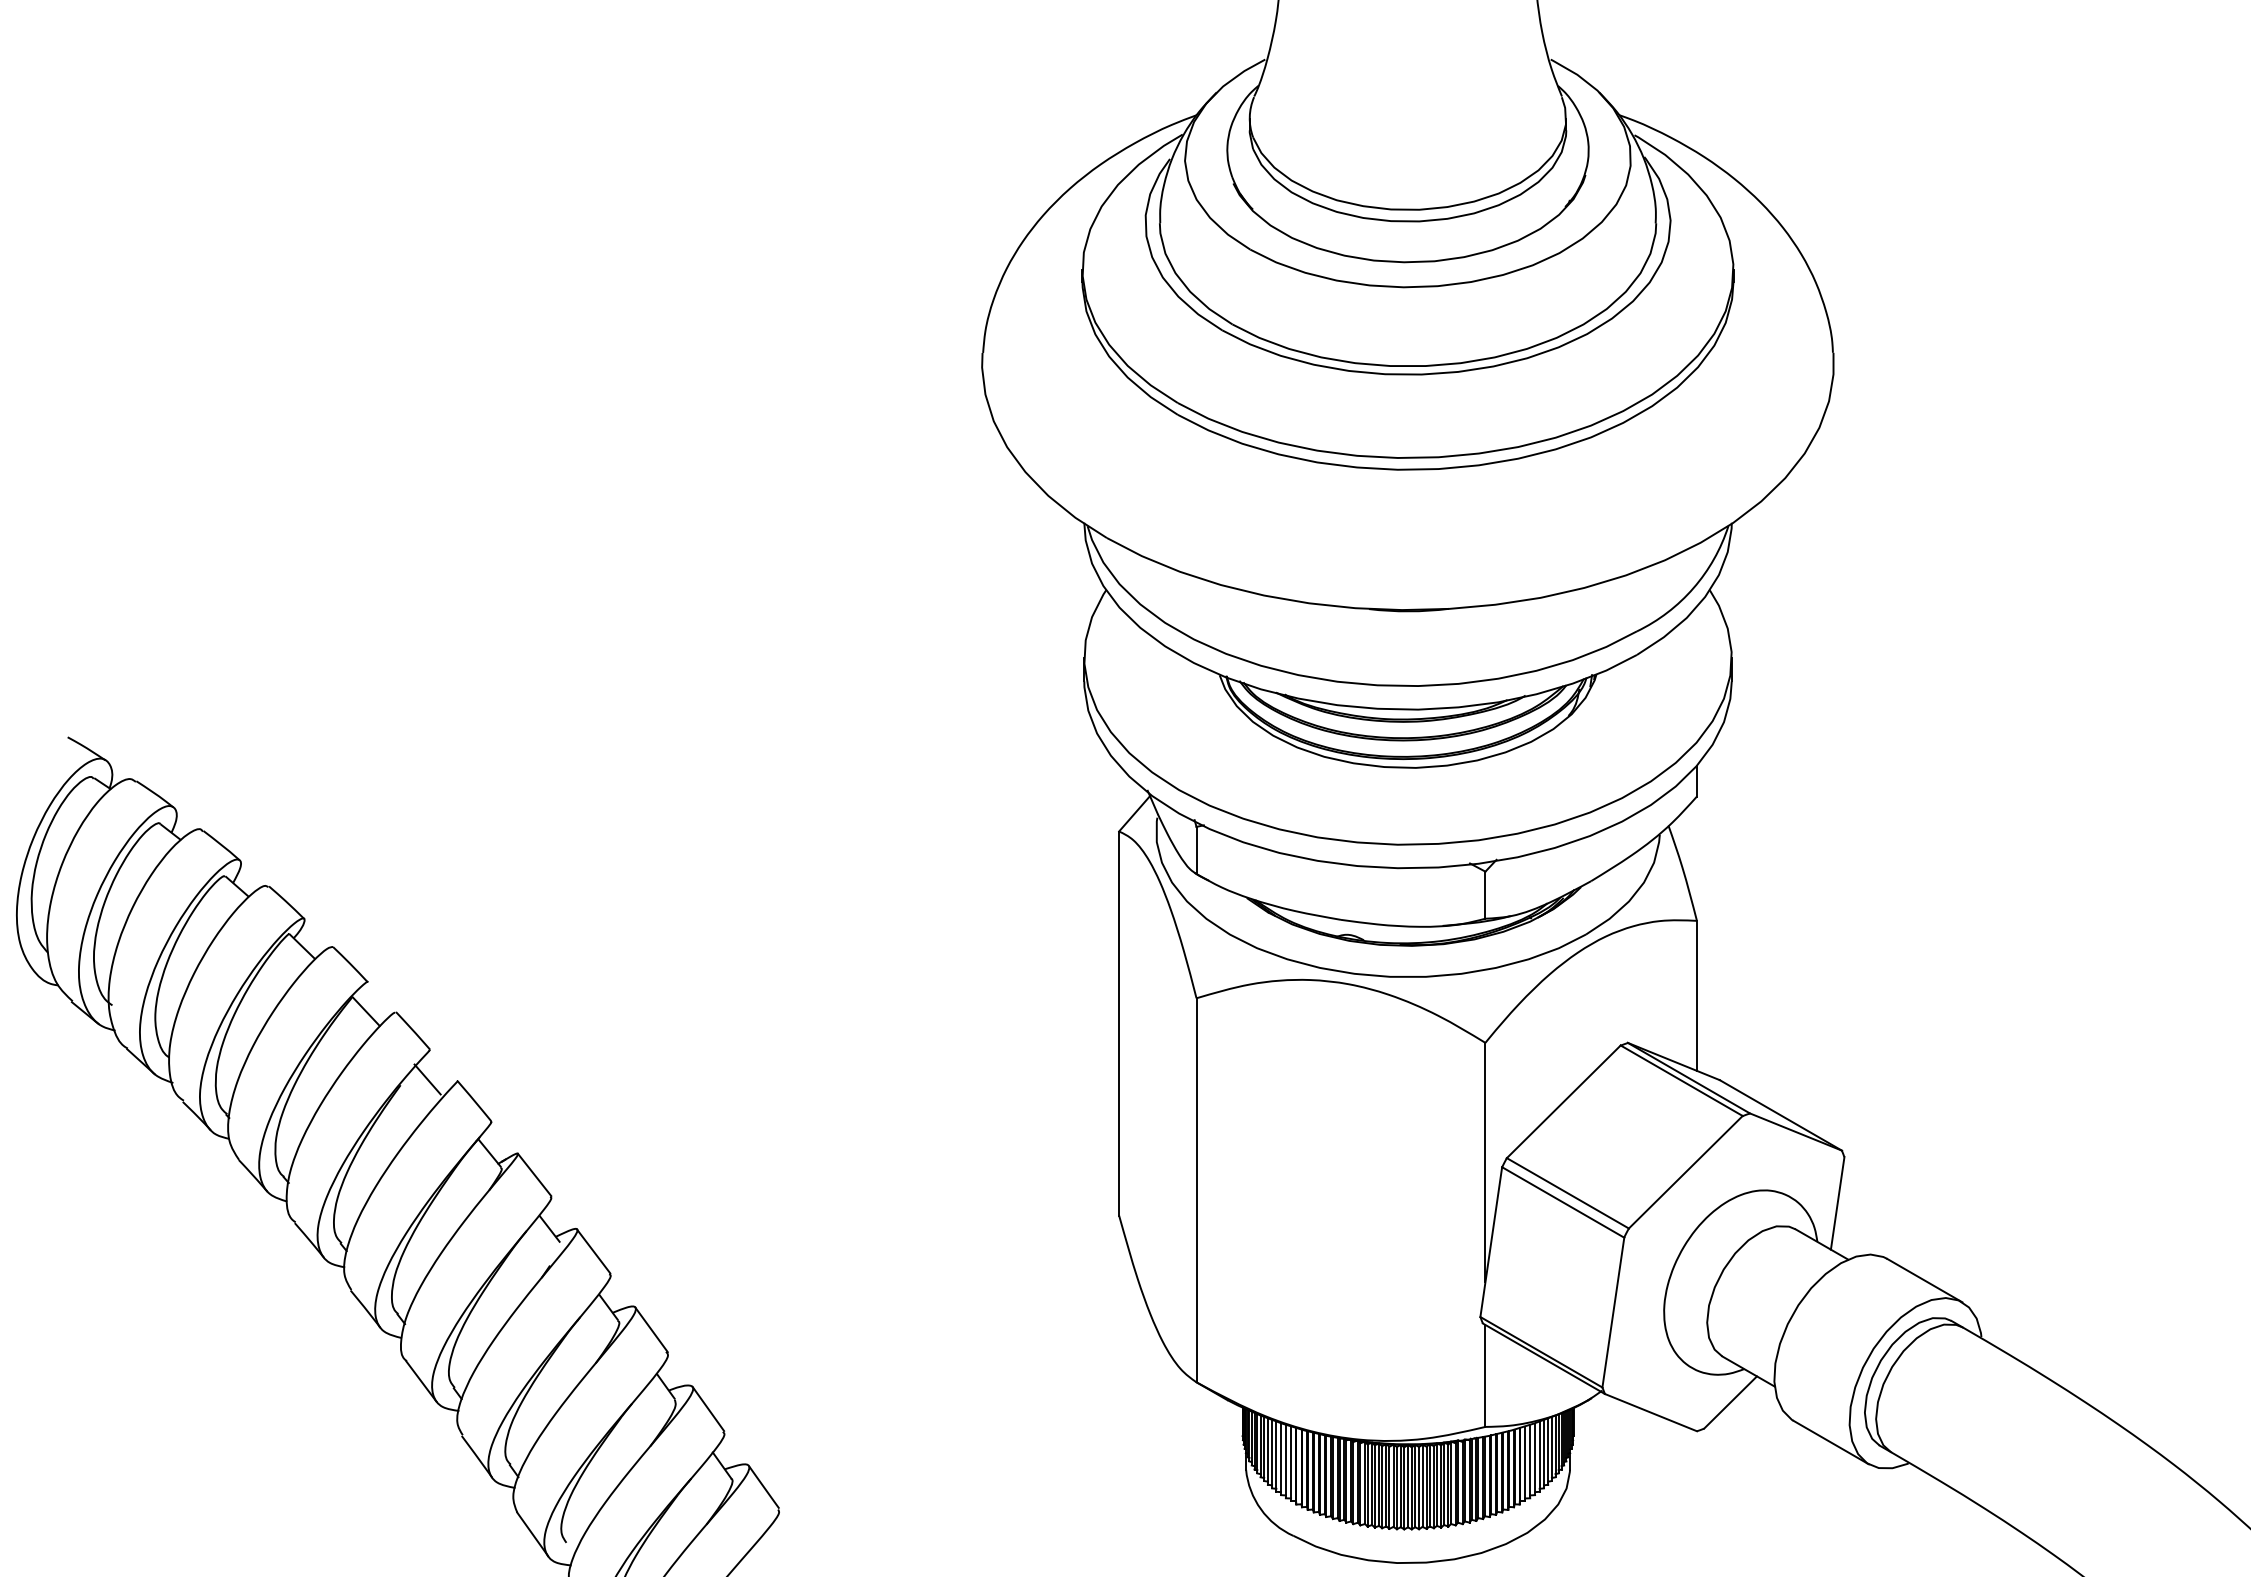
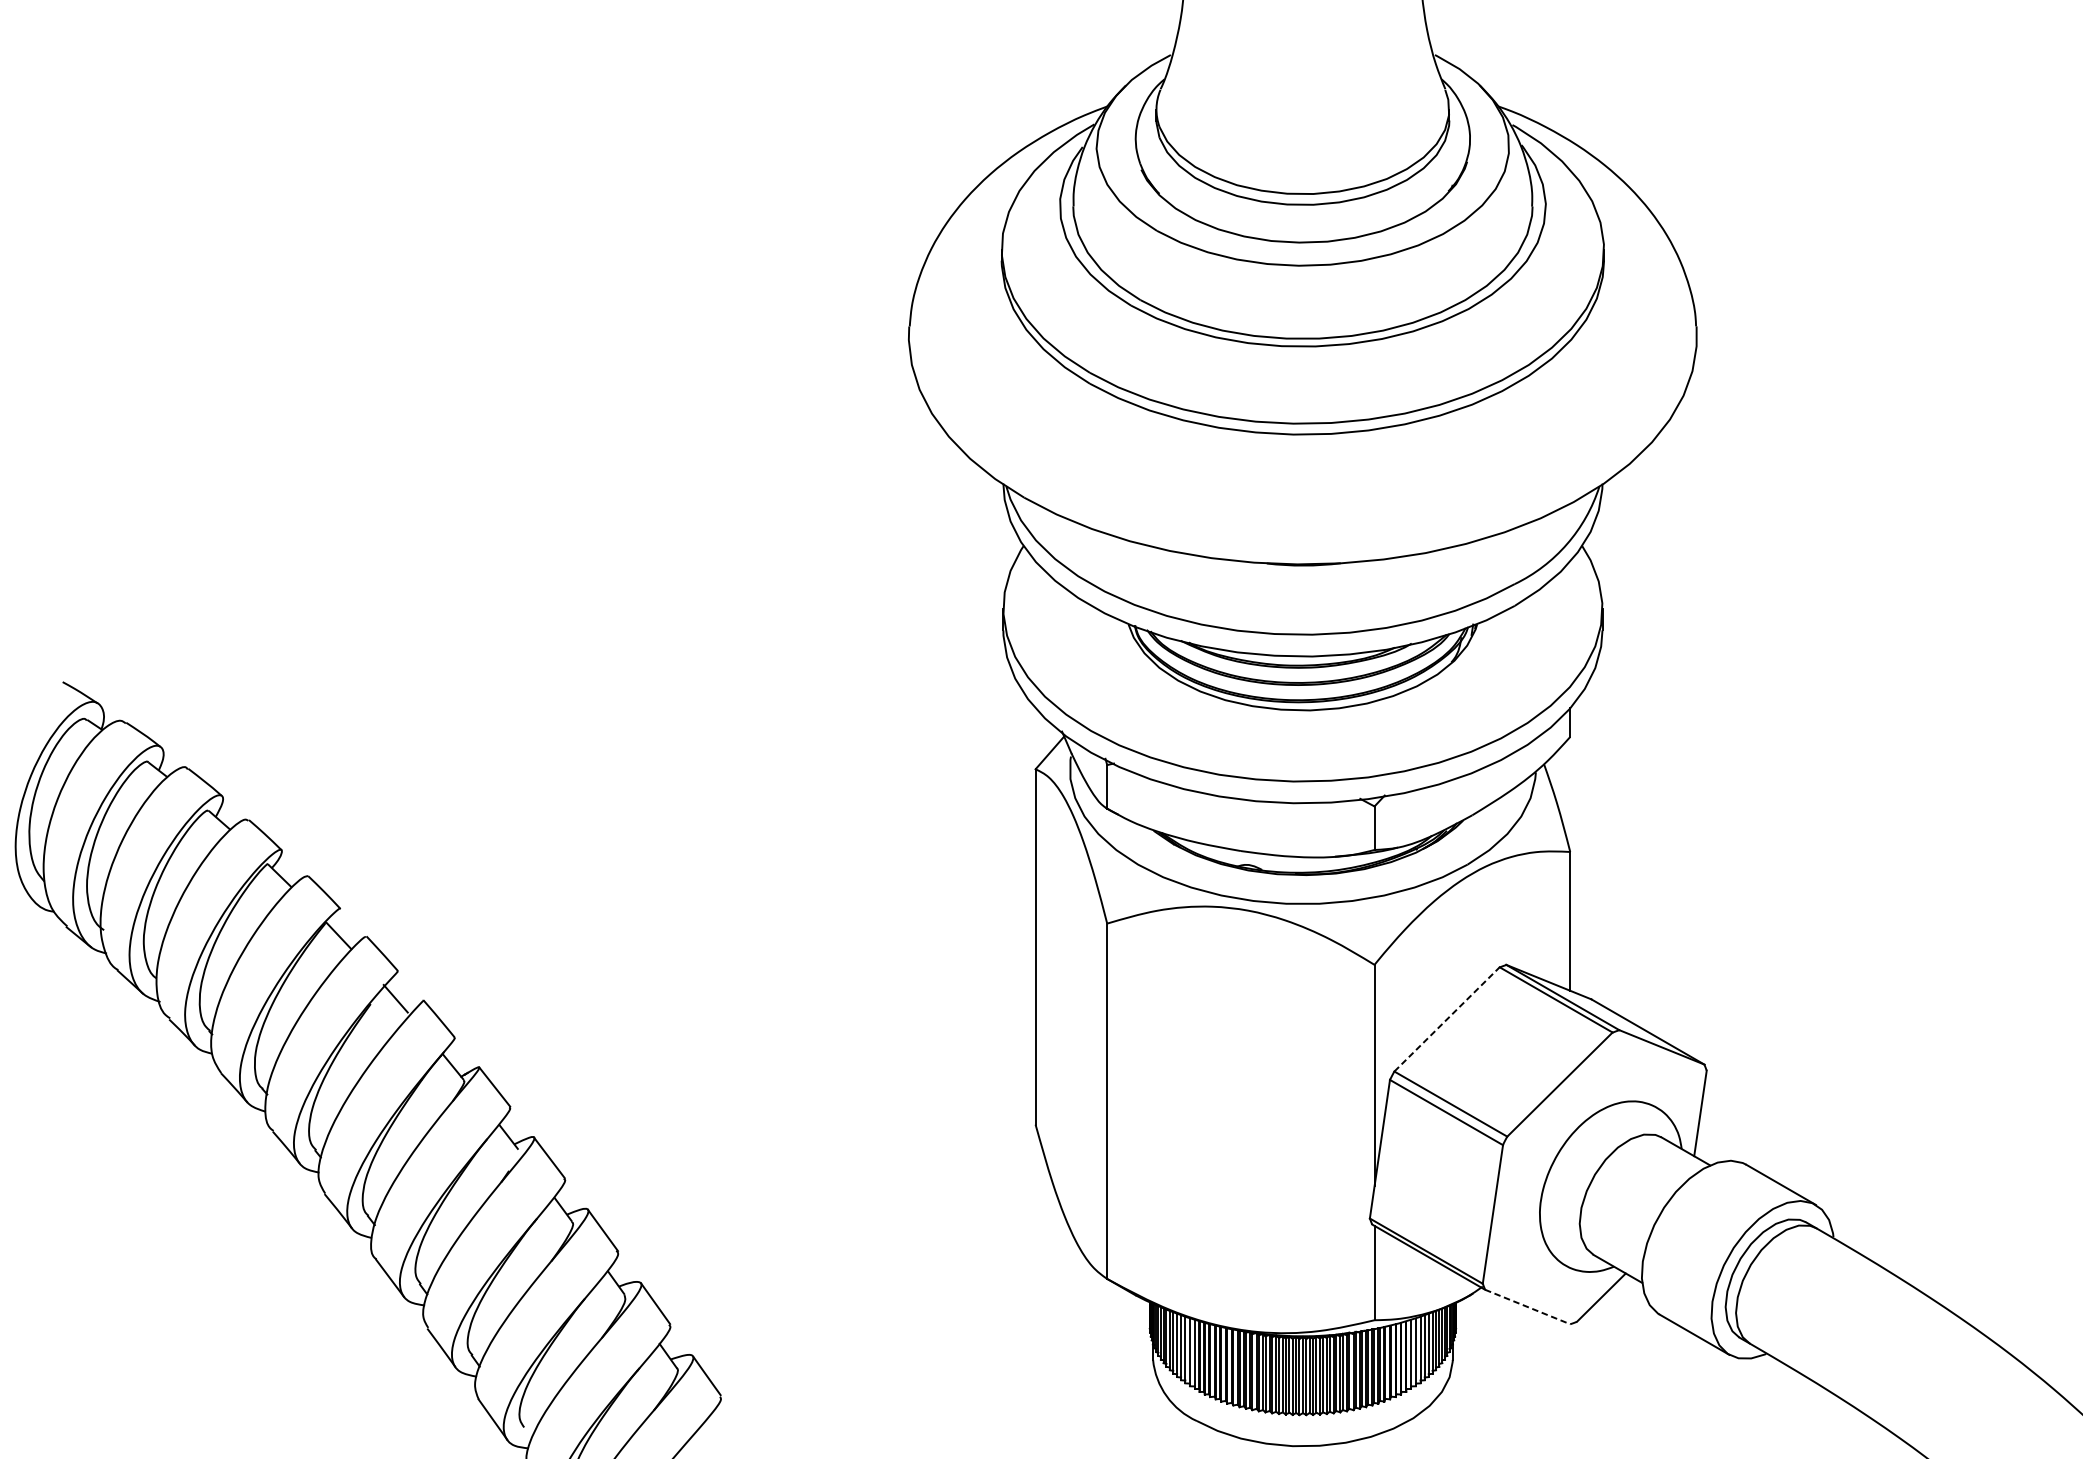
line: (1564, 1101) -> (1447, 1019), solid -> dashed
line: (1650, 1412) -> (1527, 1306), solid -> dashed

